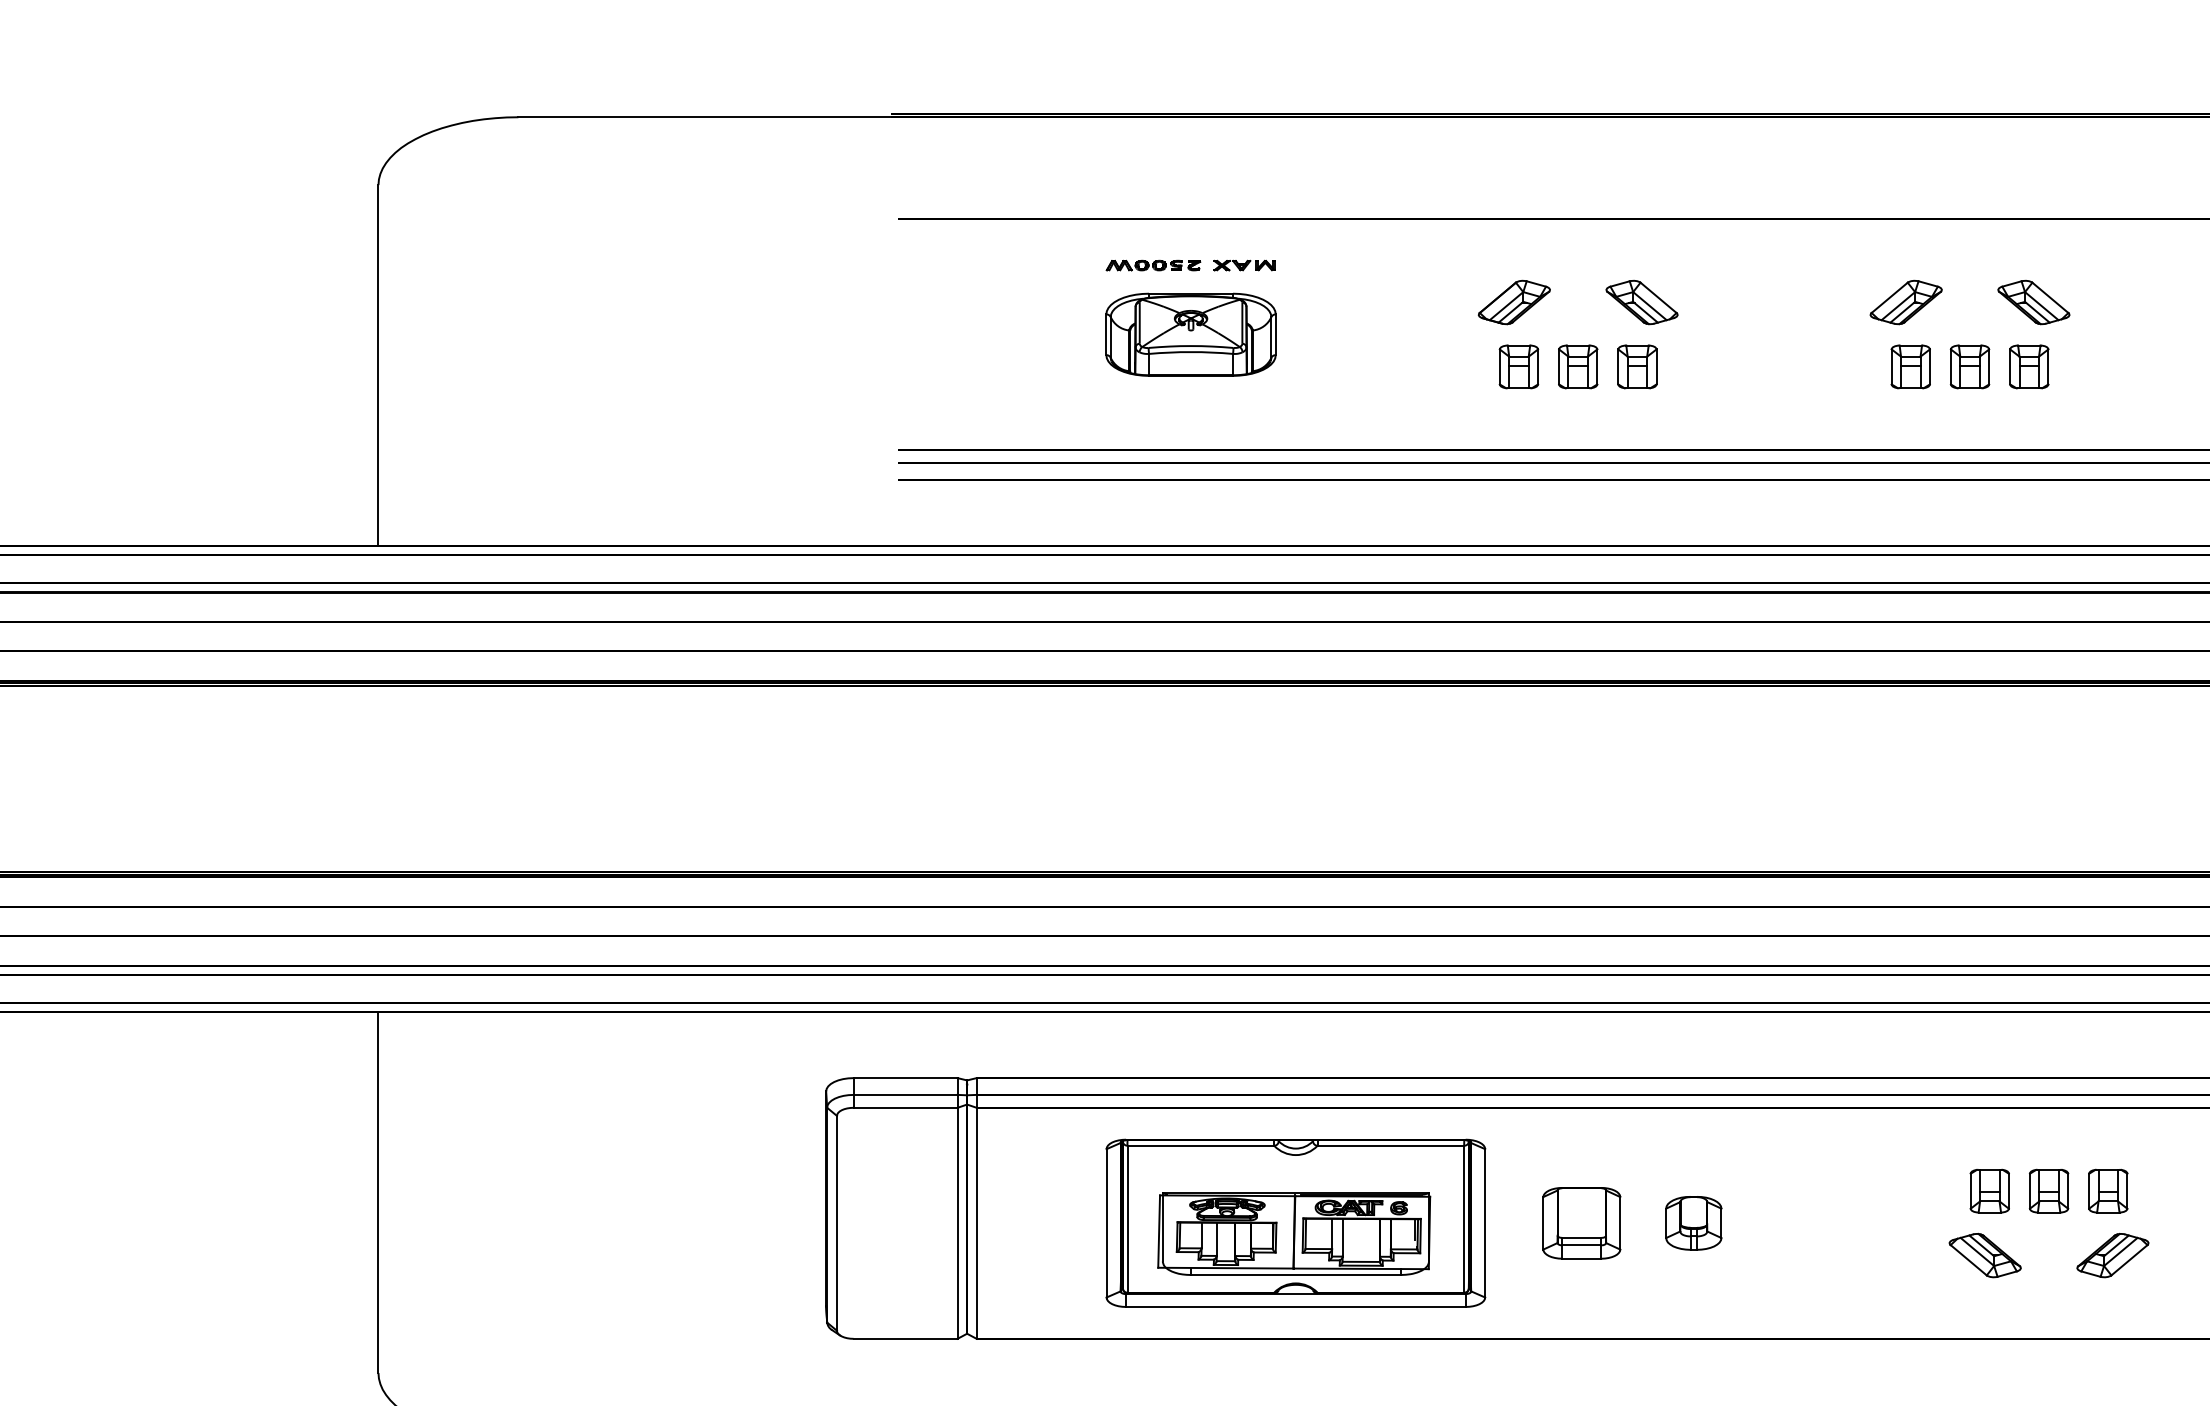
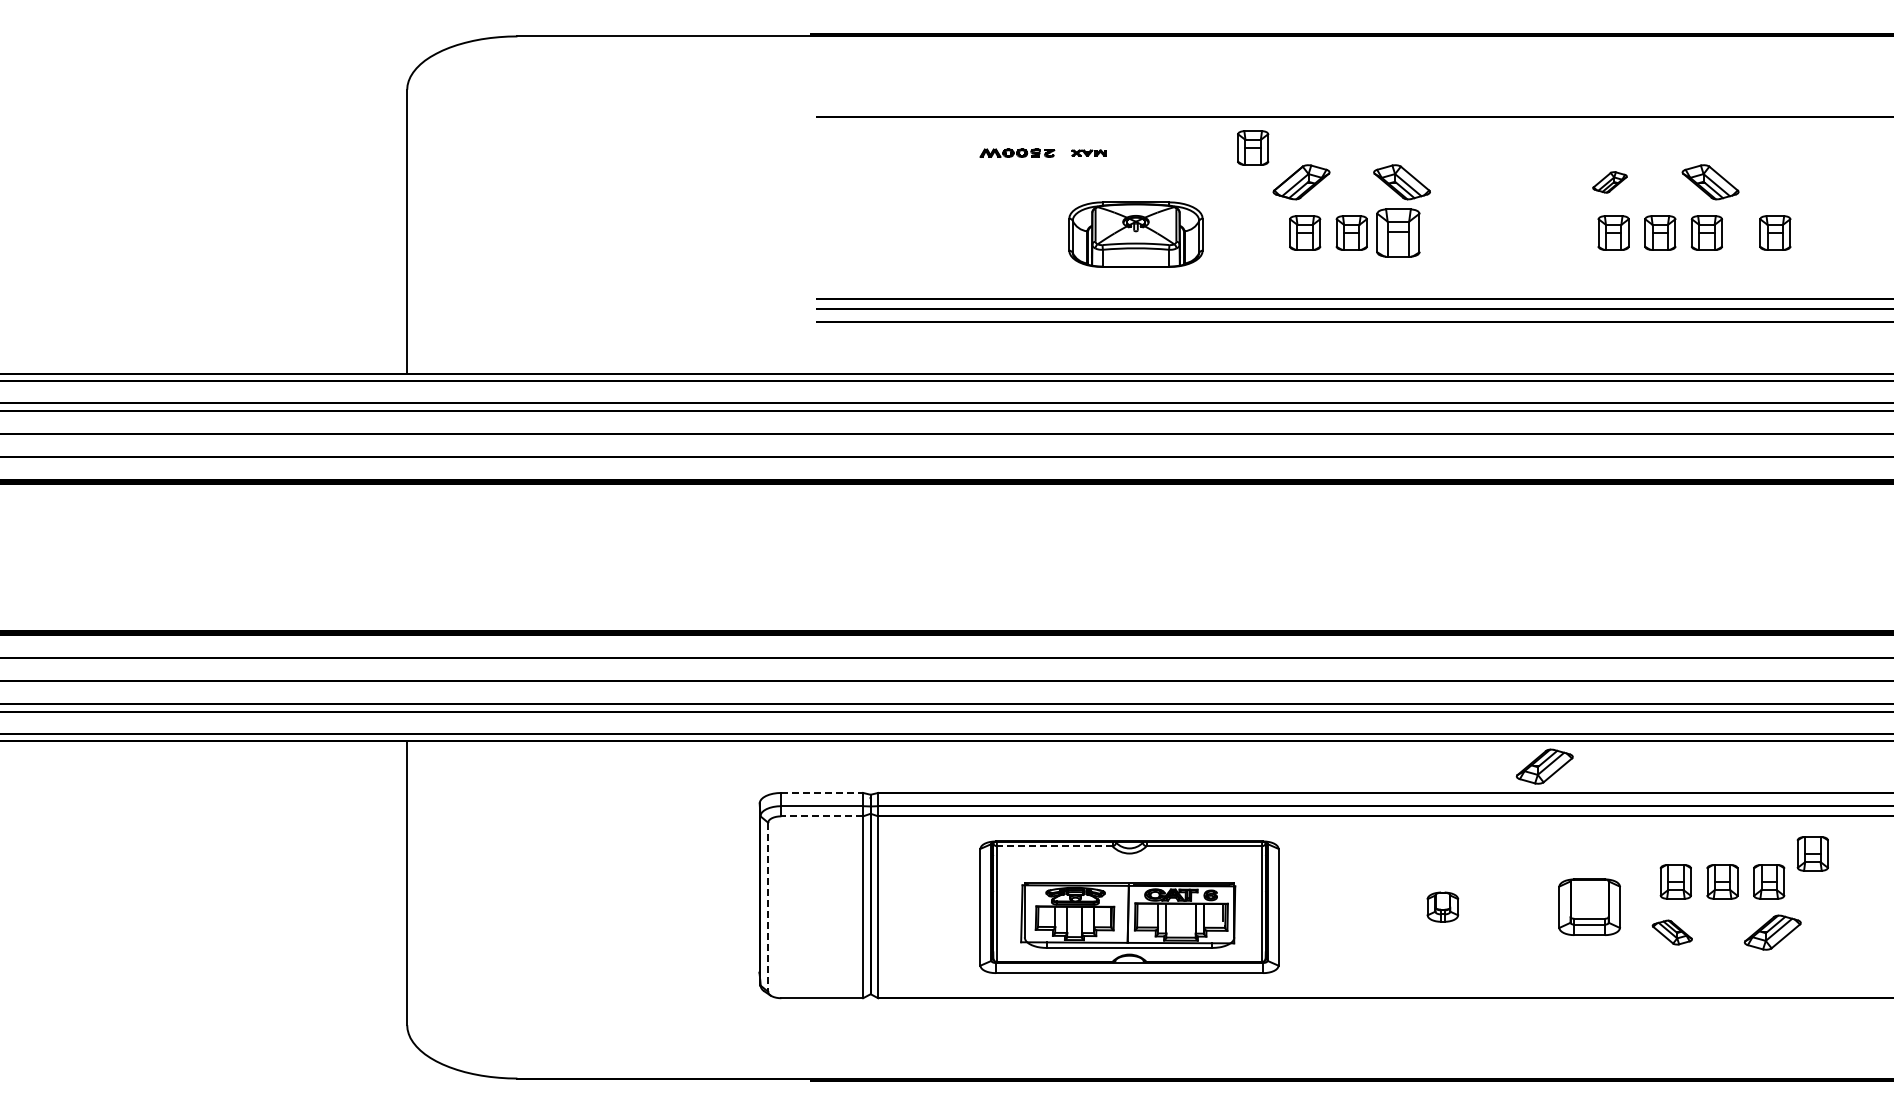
part: (1453, 258) -> (1253, 147), added
part: (1243, 264) -> (1088, 152), size x0.7
part: (1905, 302) -> (1609, 182), size x0.6
part: (1190, 334) -> (1135, 234), moved
part: (1637, 366) -> (1398, 232), size x1.4
part: (2116, 366) -> (1775, 232), added
part: (1822, 1044) -> (1544, 766), added
line: (905, 1077) -> (822, 792), solid -> dashed
line: (905, 1108) -> (822, 816), solid -> dashed
line: (1200, 1146) -> (1054, 846), solid -> dashed
part: (2163, 1155) -> (1812, 853), added
part: (1581, 1222) -> (1589, 906), moved
part: (1693, 1222) -> (1442, 906), size x0.7
line: (837, 1223) -> (768, 907), solid -> dashed
part: (1985, 1255) -> (1672, 932), size x0.7

